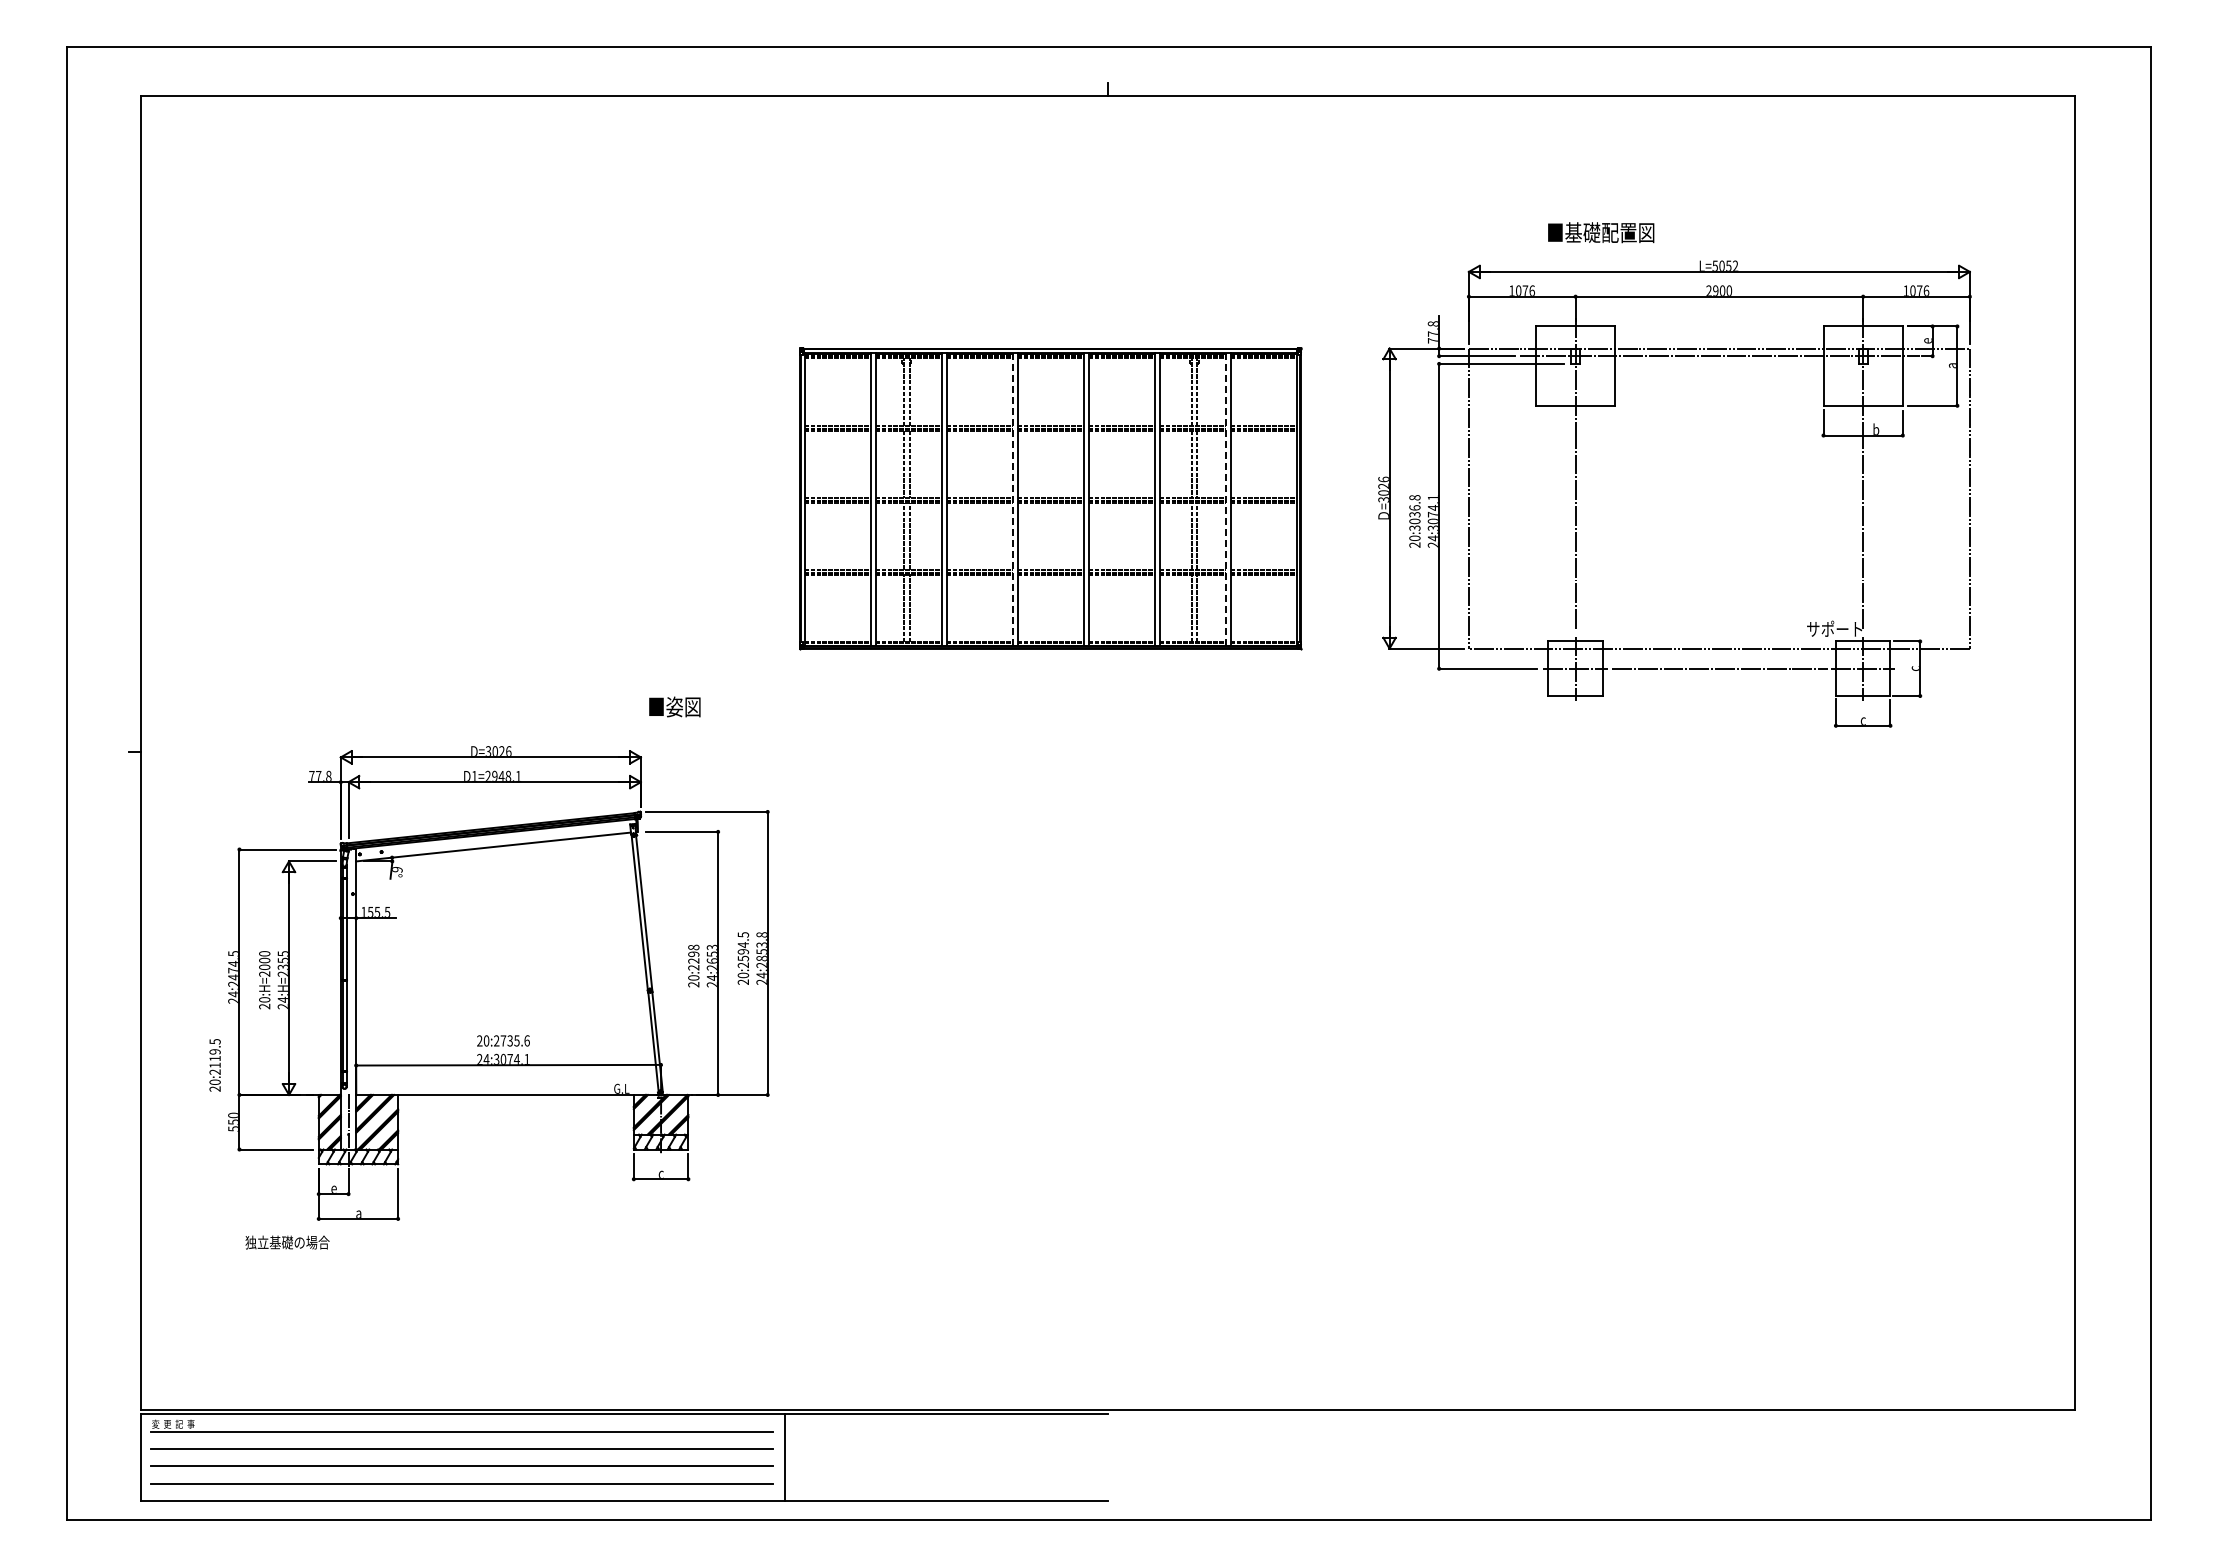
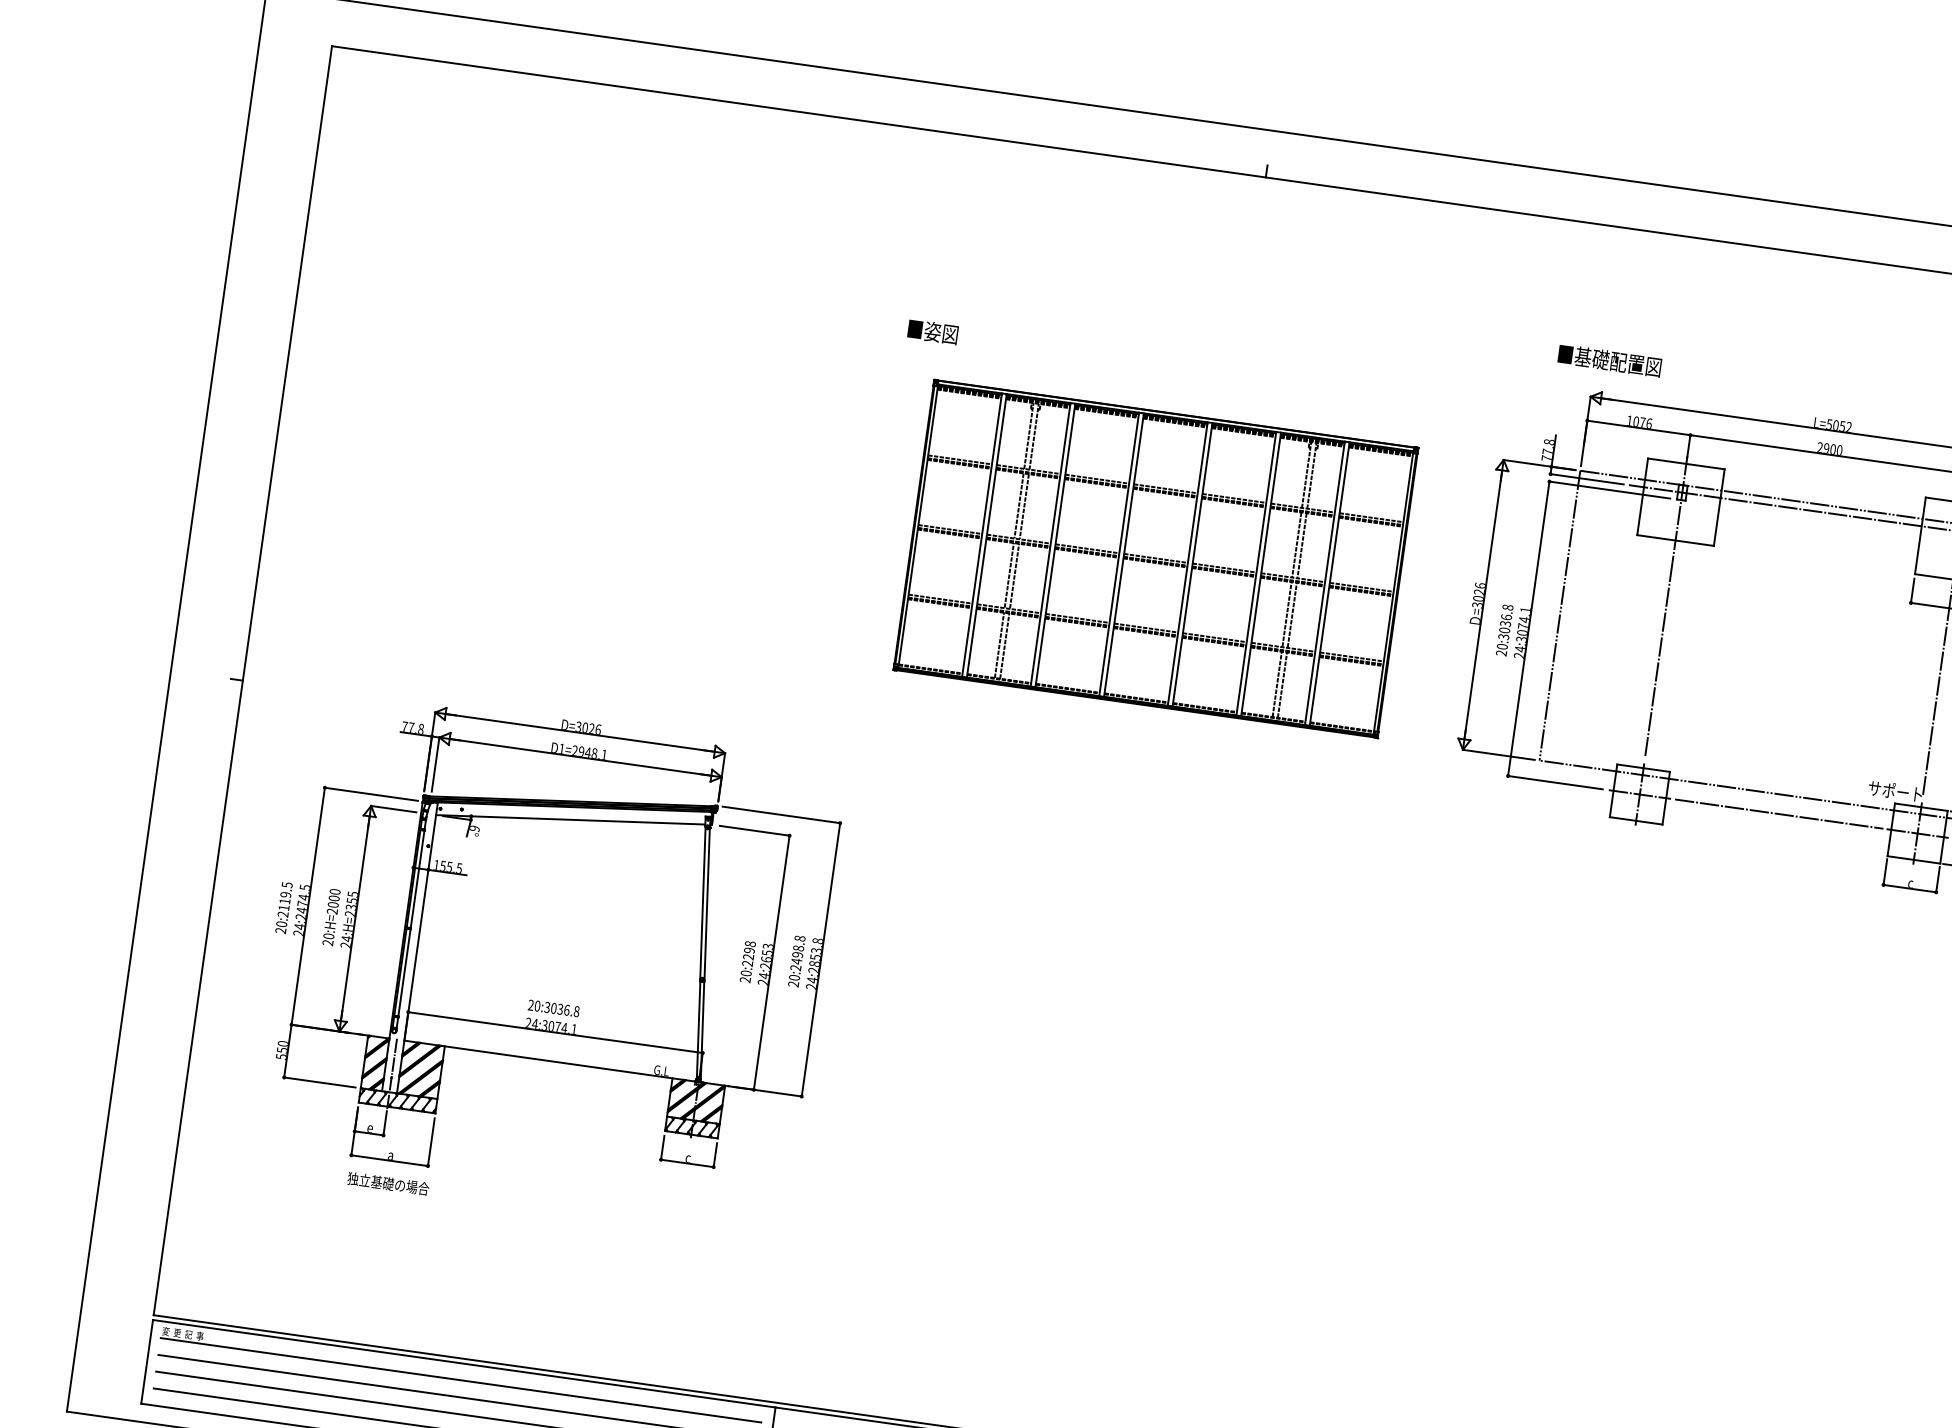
text: (1601, 232) -> (1610, 360), moved
line: (1012, 499) -> (1119, 554), dashed -> solid
line: (1225, 499) -> (1324, 583), dashed -> solid
text: (674, 706) -> (932, 331), moved
text: (743, 946) -> (798, 949), 20:2594.5 -> 20:2498.8
text: (511, 1040) -> (561, 1009), 20:2735.6 -> 20:3036.8
text: (214, 1065) -> (283, 907), moved
text: (287, 1242) -> (388, 1183), moved

